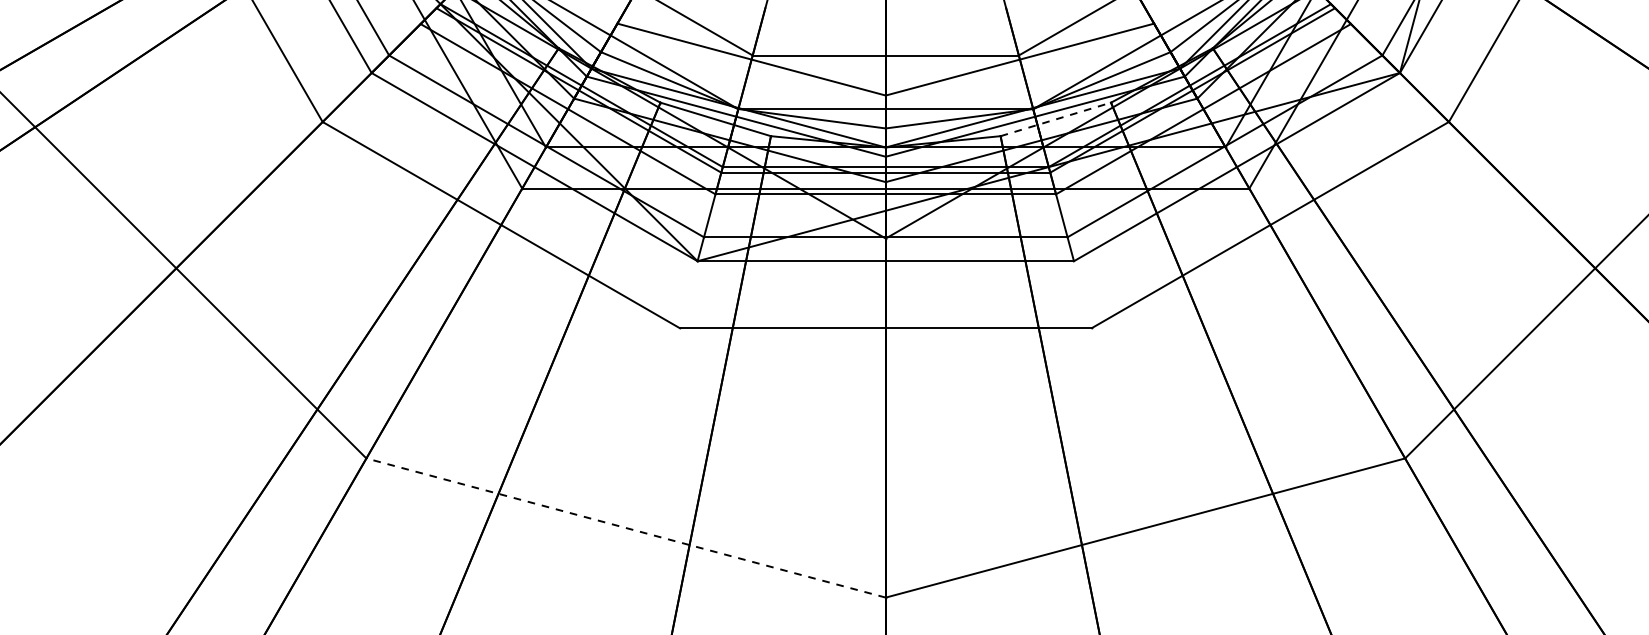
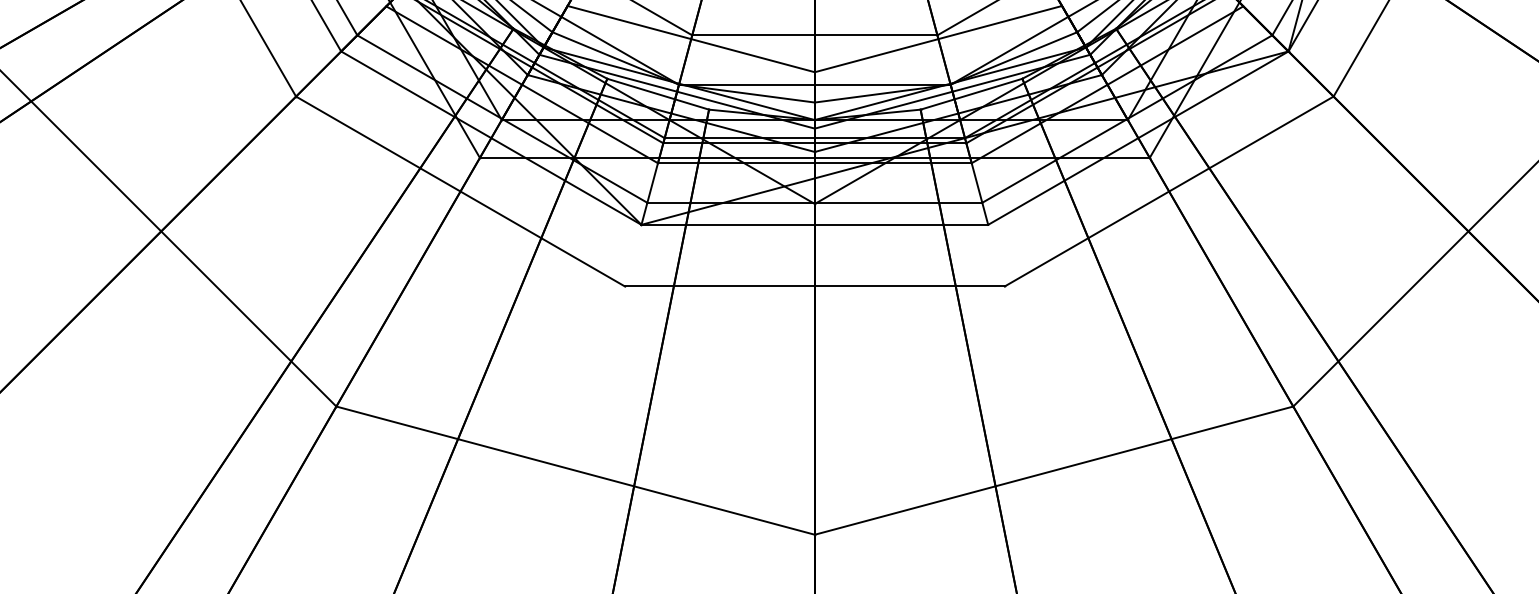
line: (1055, 119) -> (971, 94), dashed -> solid
line: (625, 527) -> (575, 470), dashed -> solid

